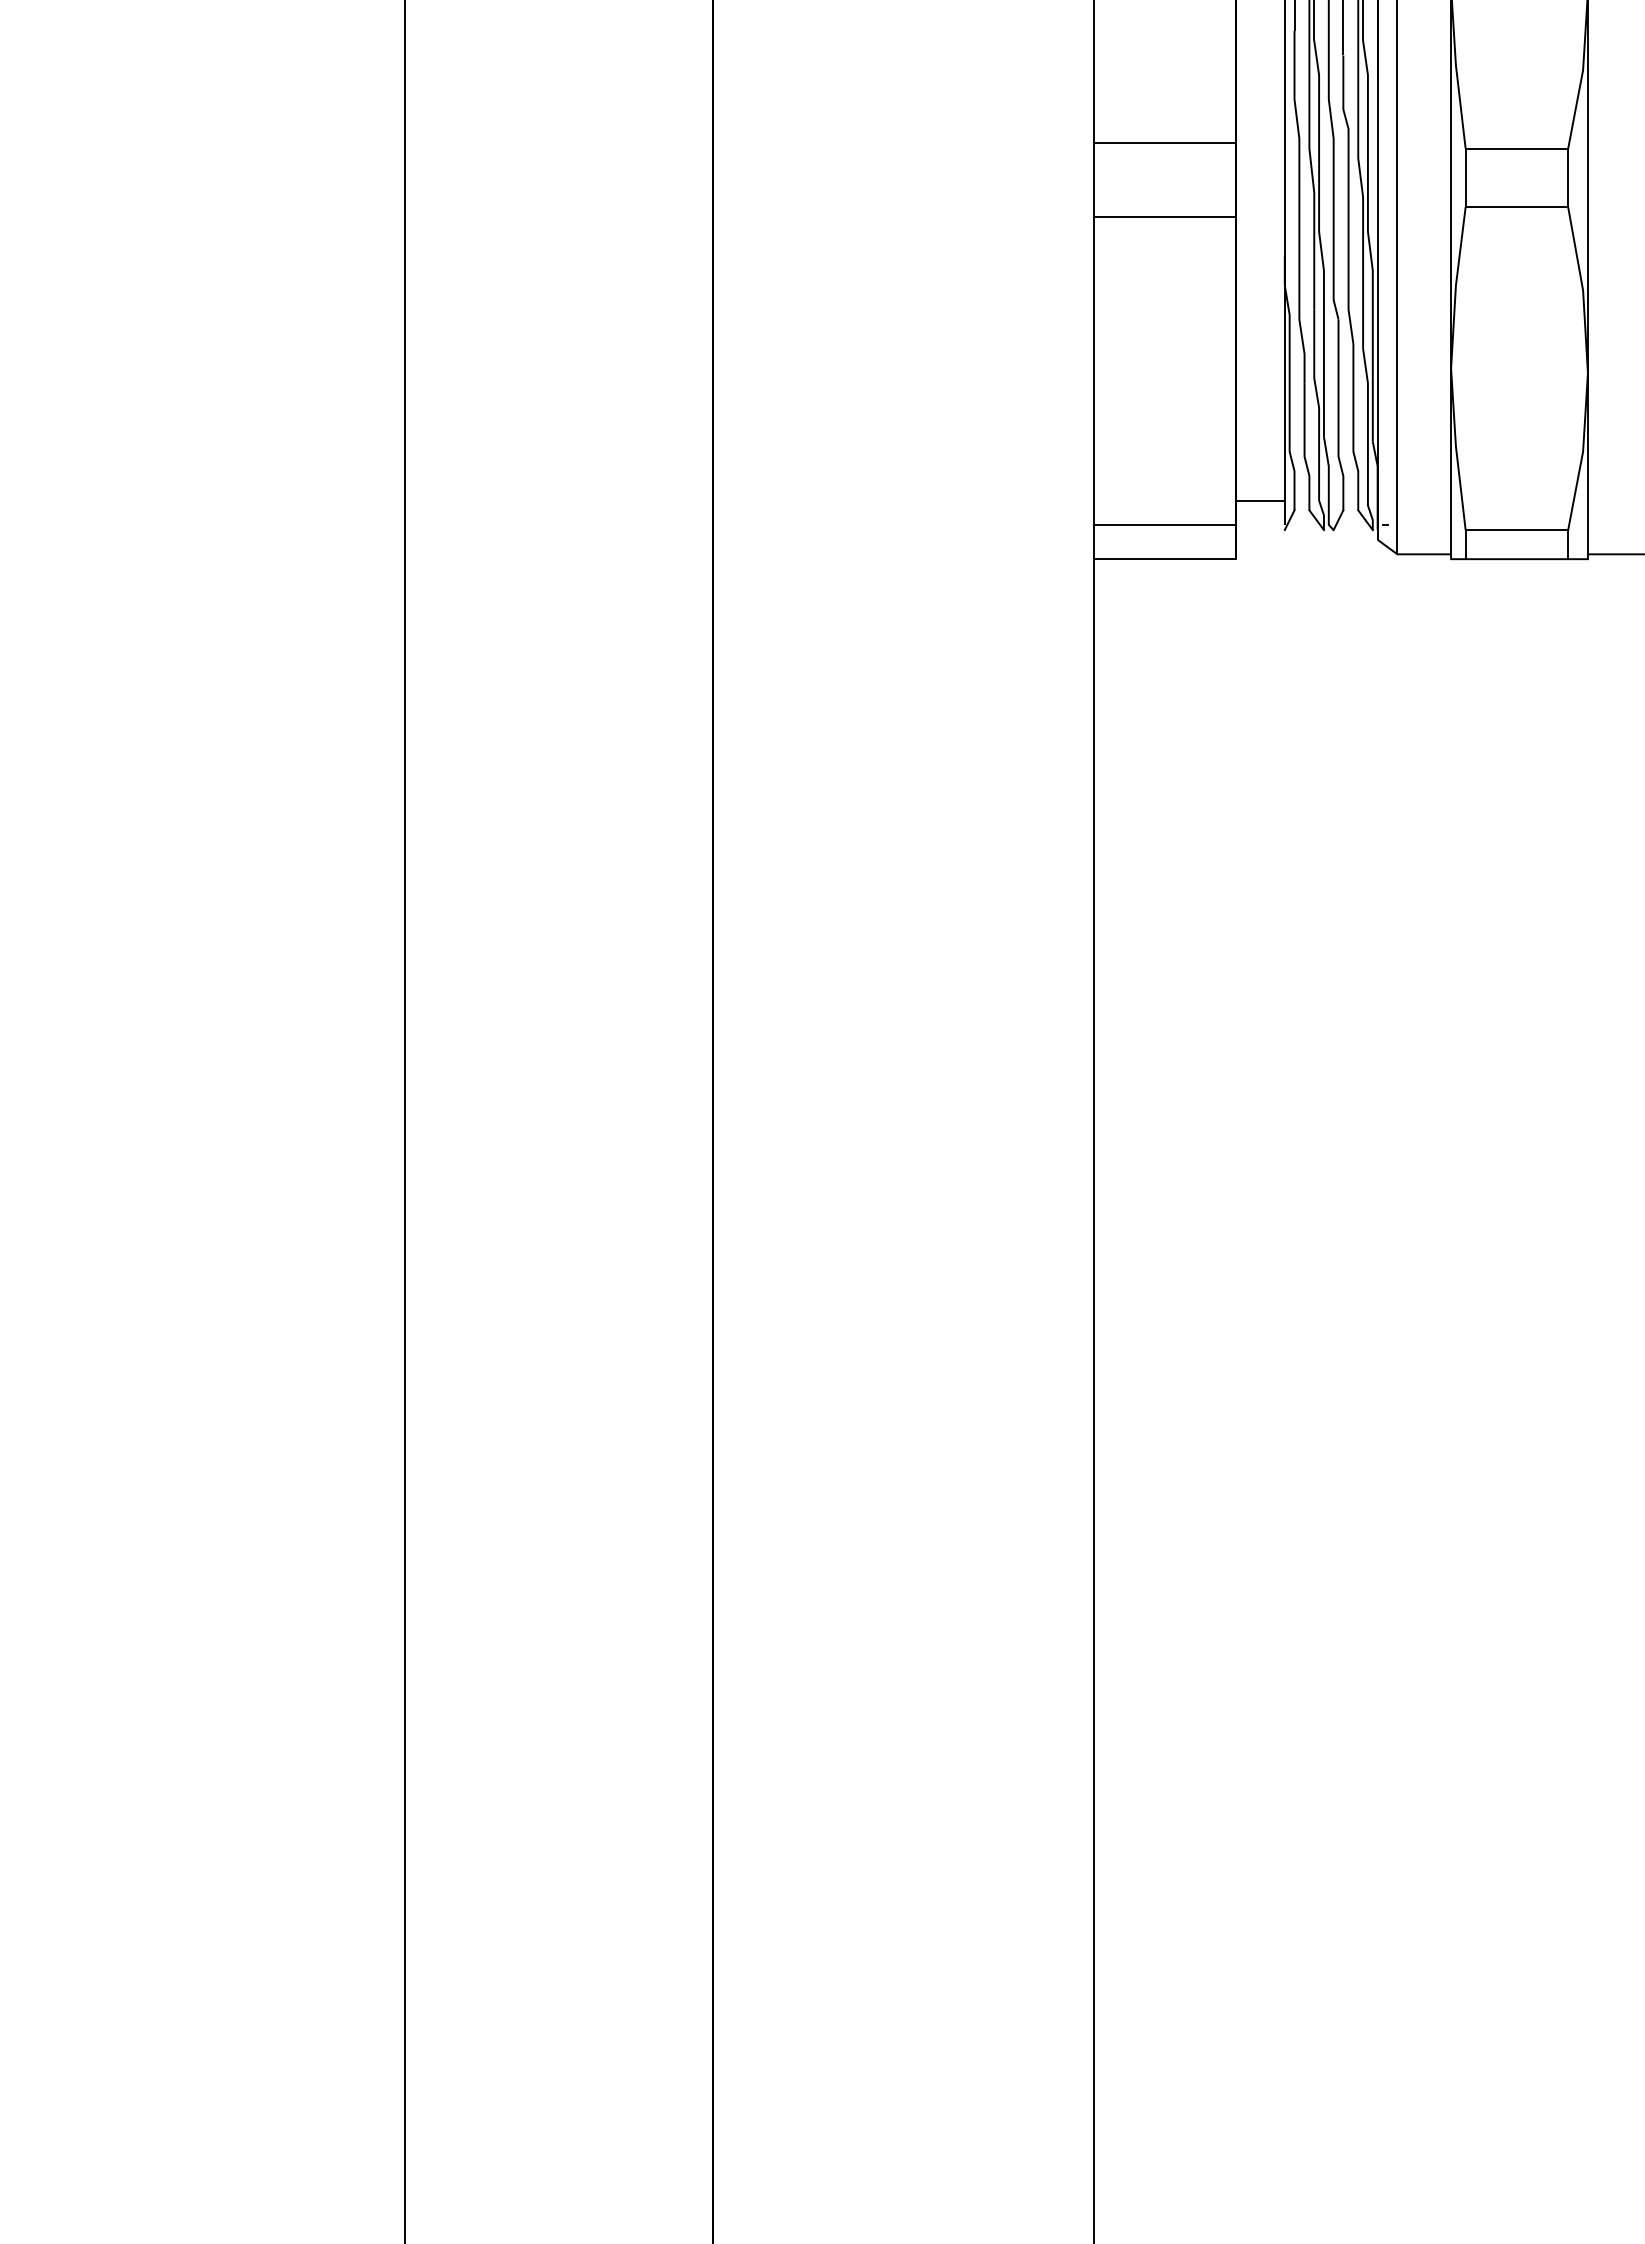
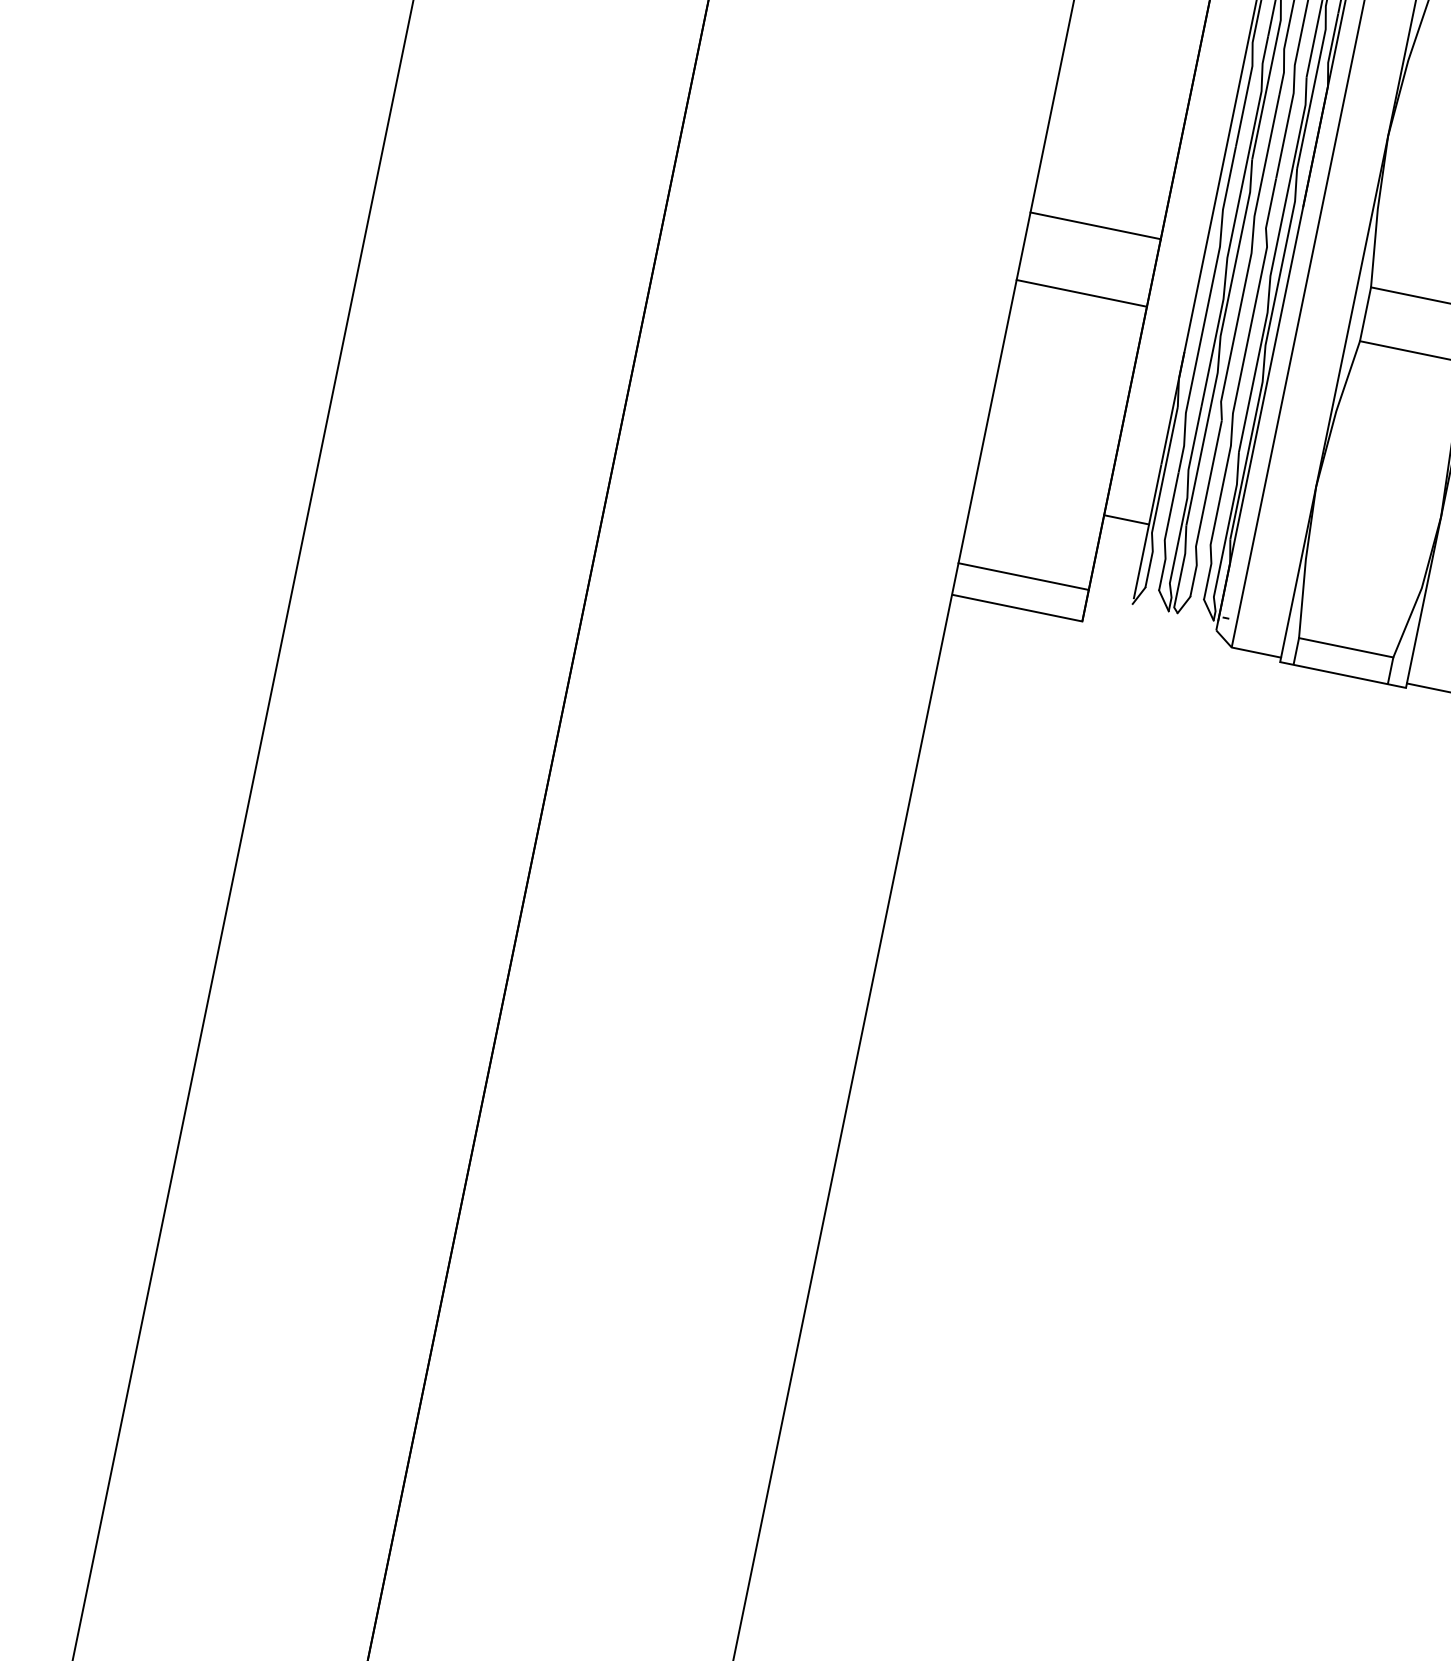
line: (1259, 500) -> (1125, 519), moved

